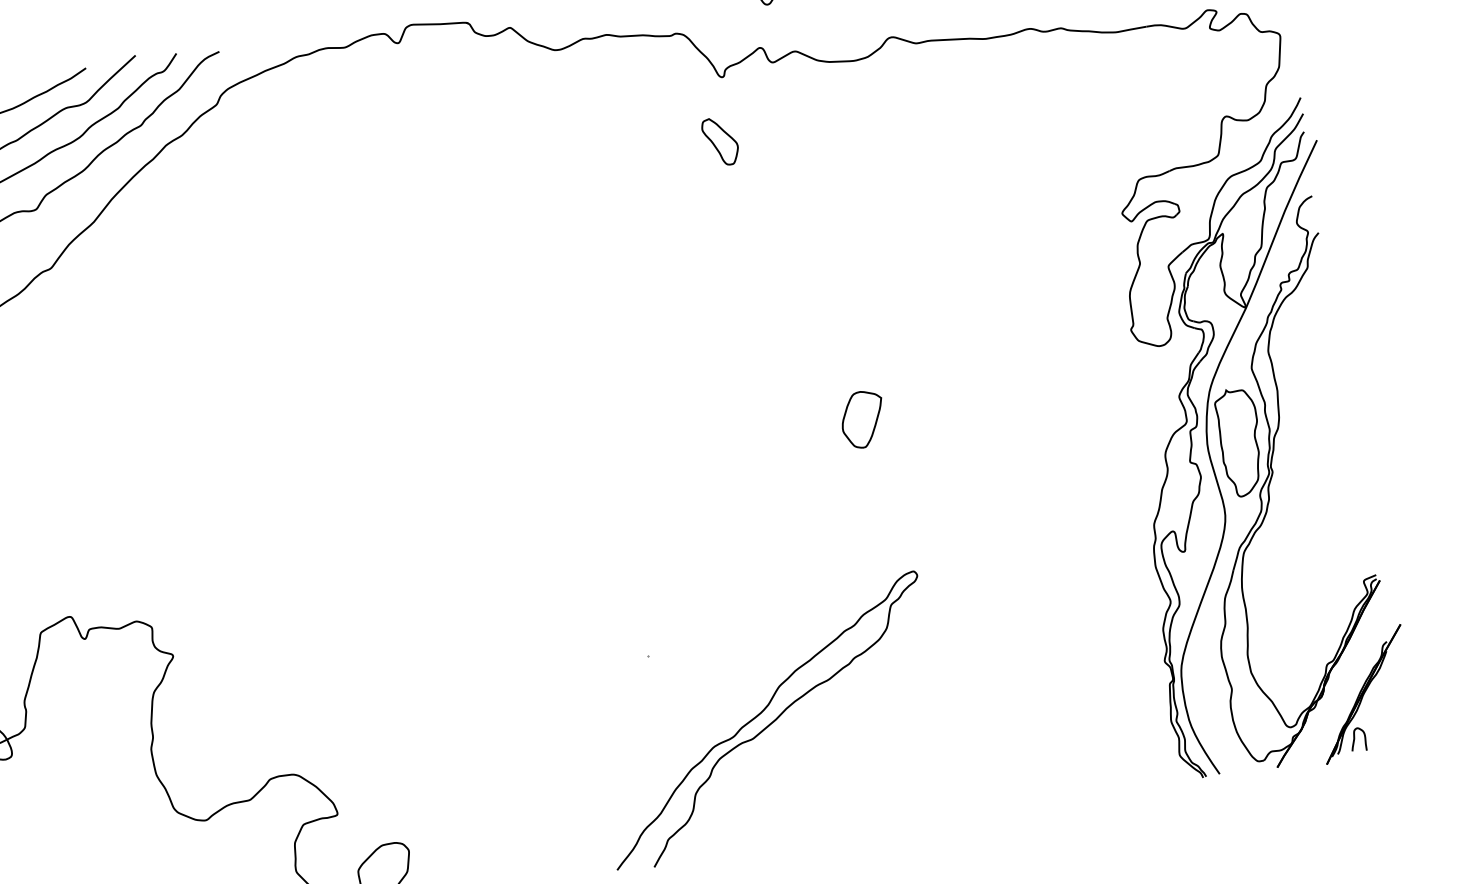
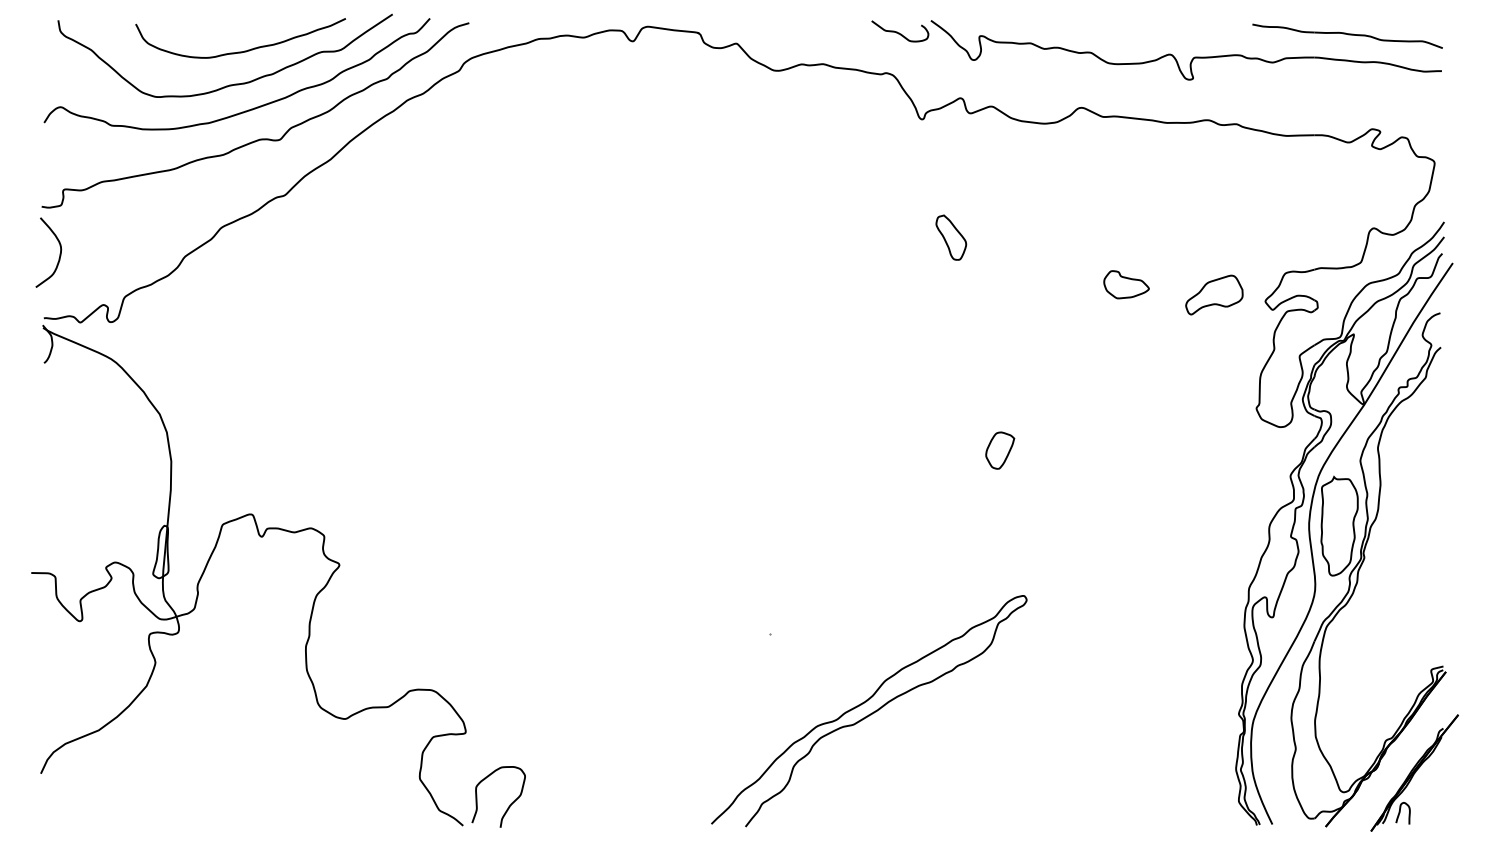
part: (720, 141) -> (951, 237), moved
part: (1066, 214) -> (1214, 294), added
part: (970, 219) -> (1126, 284), added
part: (863, 419) -> (1000, 450), size x0.71

